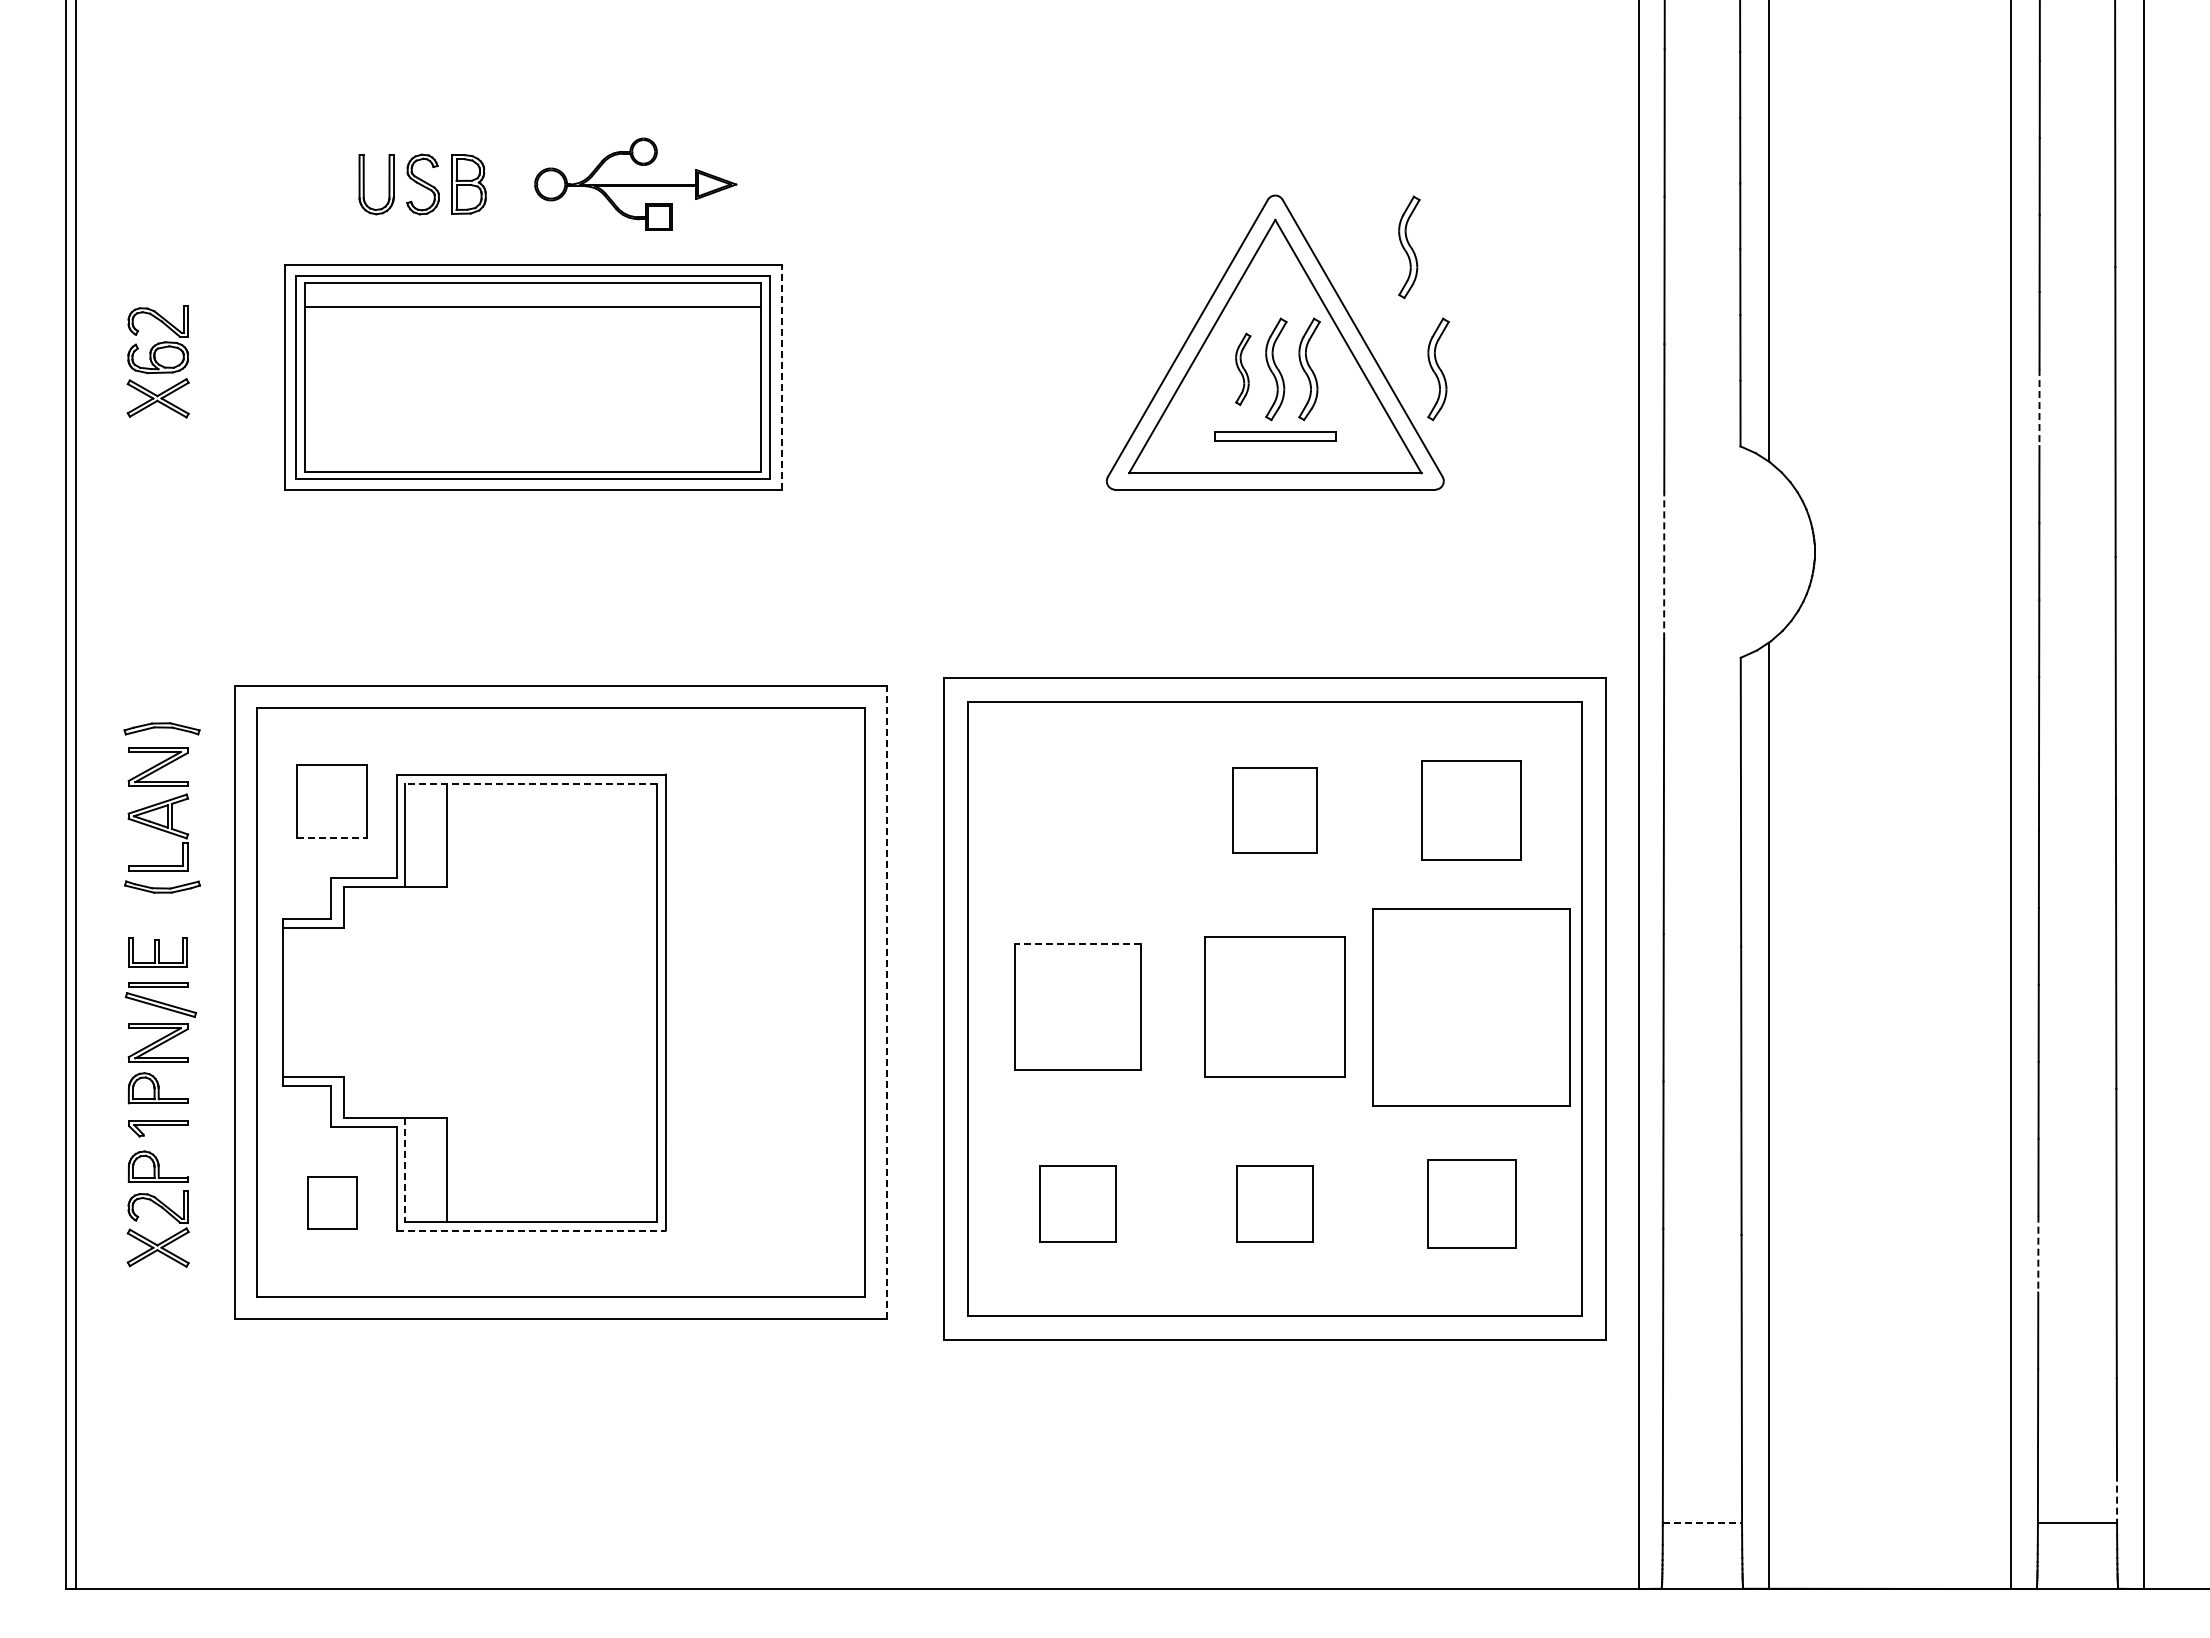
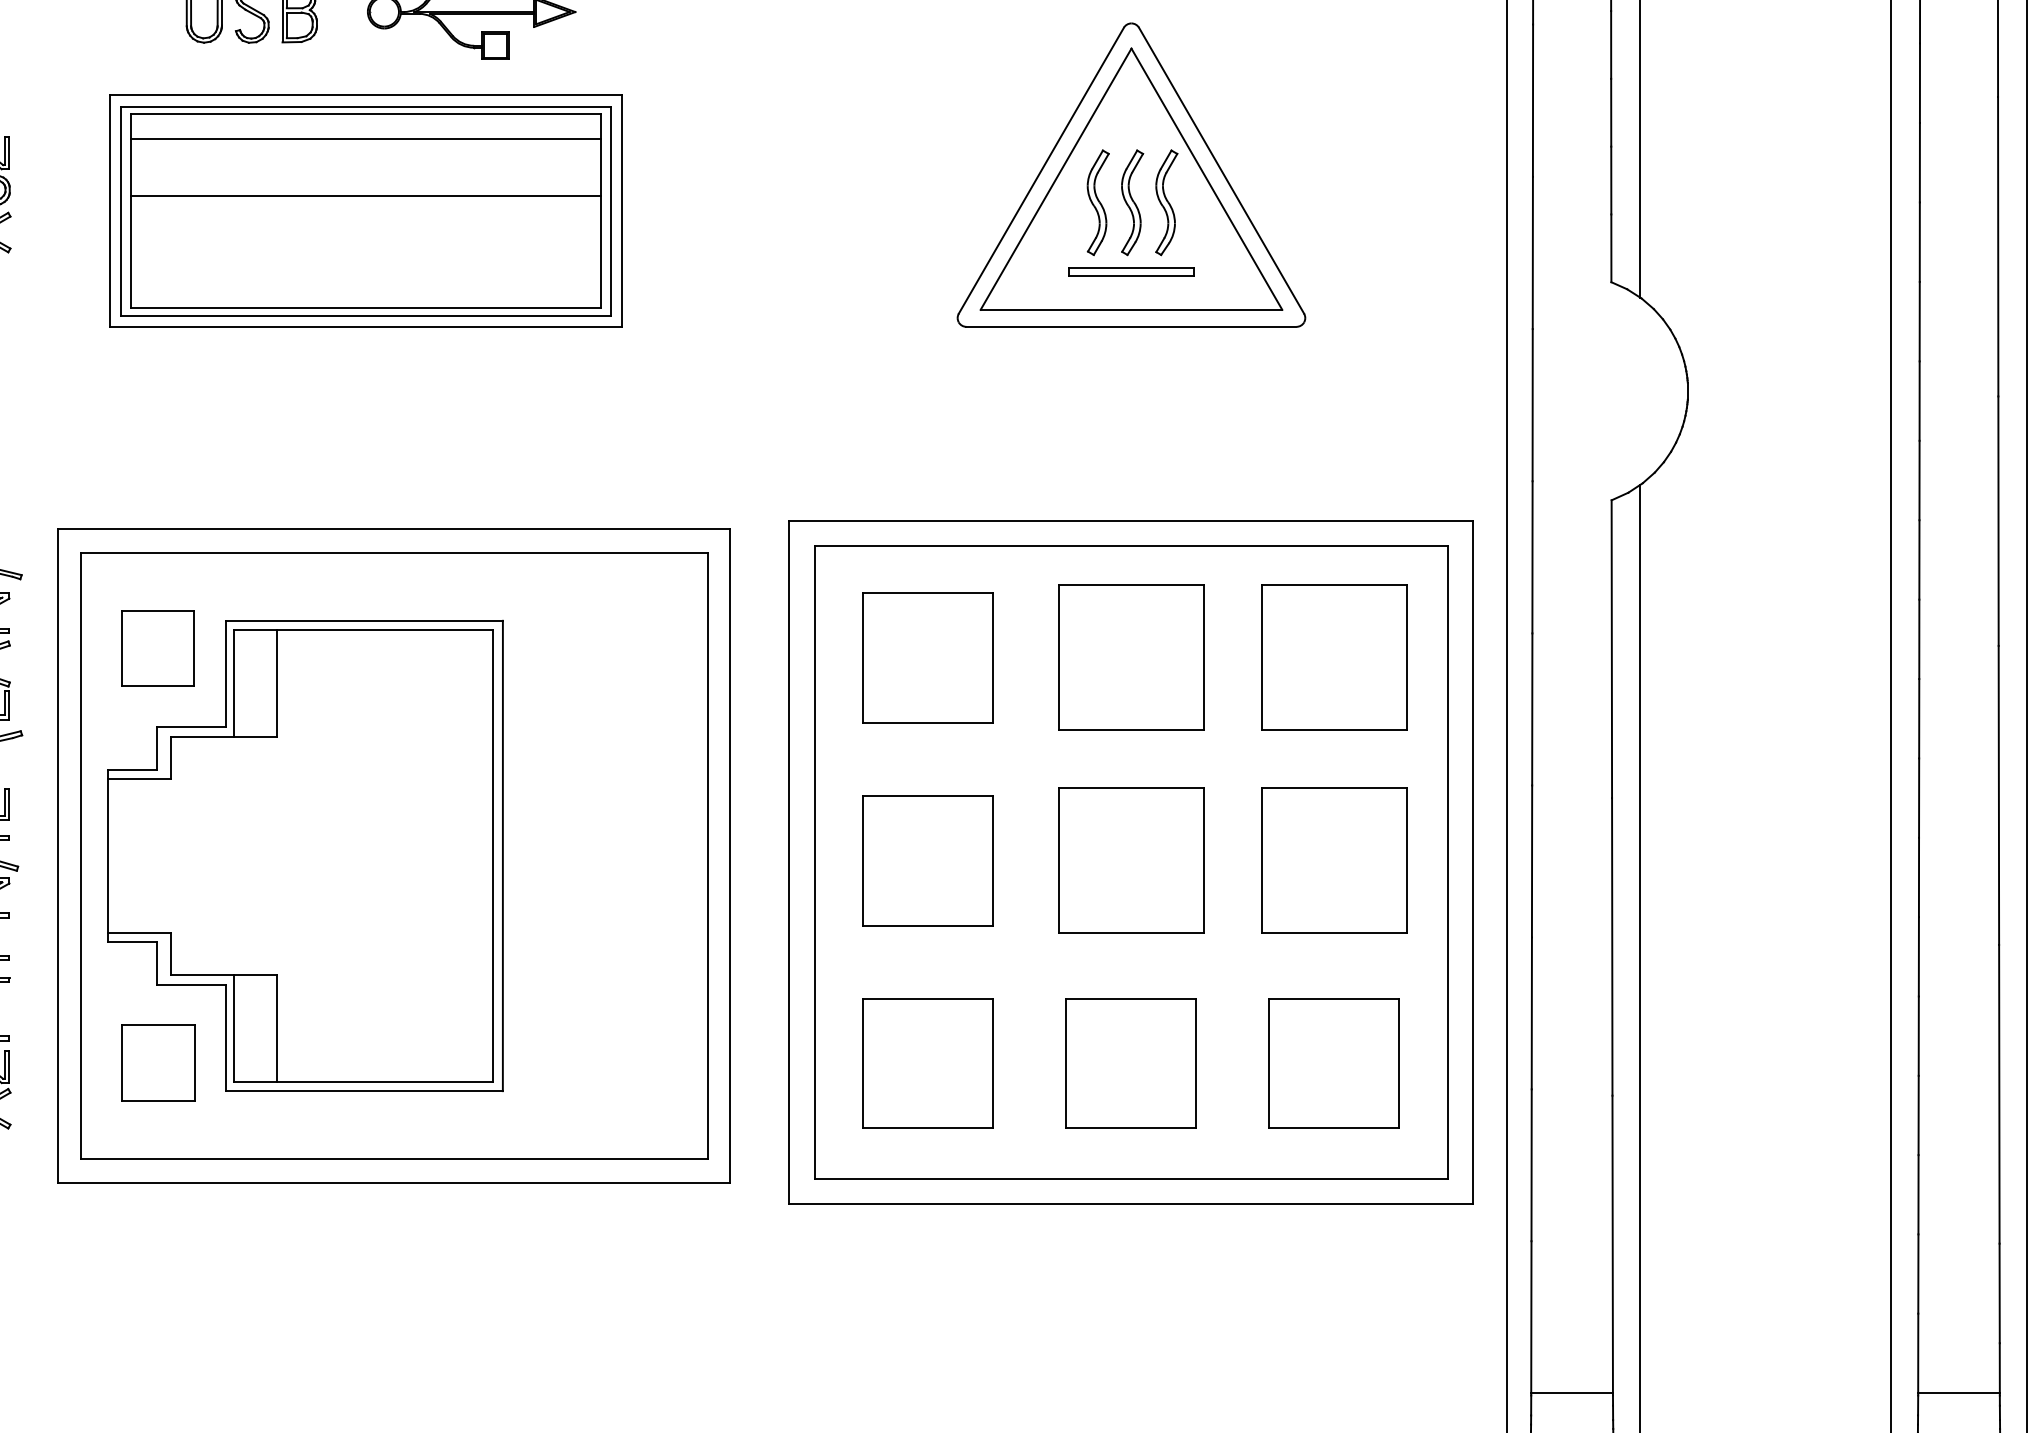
part: (1409, 247) -> (1269, 77), removed
line: (533, 362) -> (366, 195), added
part: (1243, 369) -> (1098, 202), size x1.43
part: (1438, 369) -> (1299, 202), removed
line: (781, 377) -> (622, 211), dashed -> solid
line: (2039, 407) -> (1919, 242), dashed -> solid
line: (1664, 565) -> (1532, 405), dashed -> solid
line: (530, 783) -> (363, 629), dashed -> solid
part: (1077, 810) -> (927, 657), added
part: (1274, 810) -> (1130, 657), size x1.67
part: (1471, 810) -> (1333, 657), size x1.43
line: (331, 838) -> (157, 686), dashed -> solid
line: (1078, 944) -> (928, 796), dashed -> solid
line: (886, 1002) -> (730, 855), dashed -> solid
part: (1471, 1006) -> (1333, 860), size x0.71
line: (405, 1170) -> (234, 1029), dashed -> solid
part: (331, 1202) -> (157, 1062), size x1.43
part: (1077, 1203) -> (927, 1063), size x1.67
part: (1274, 1203) -> (1130, 1063), size x1.67
part: (1471, 1203) -> (1333, 1063), size x1.43
line: (532, 1230) -> (365, 1091), dashed -> solid
line: (2038, 1254) -> (1918, 1115), dashed -> solid
line: (2117, 1499) -> (2000, 1368), dashed -> solid
line: (1702, 1523) -> (1572, 1393), dashed -> solid

